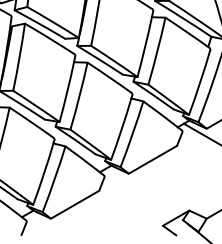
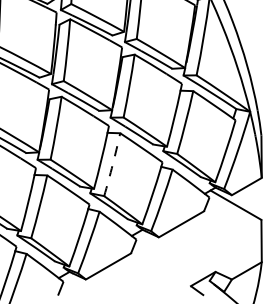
arc: (79, 95) -> (112, 164), solid -> dashed

